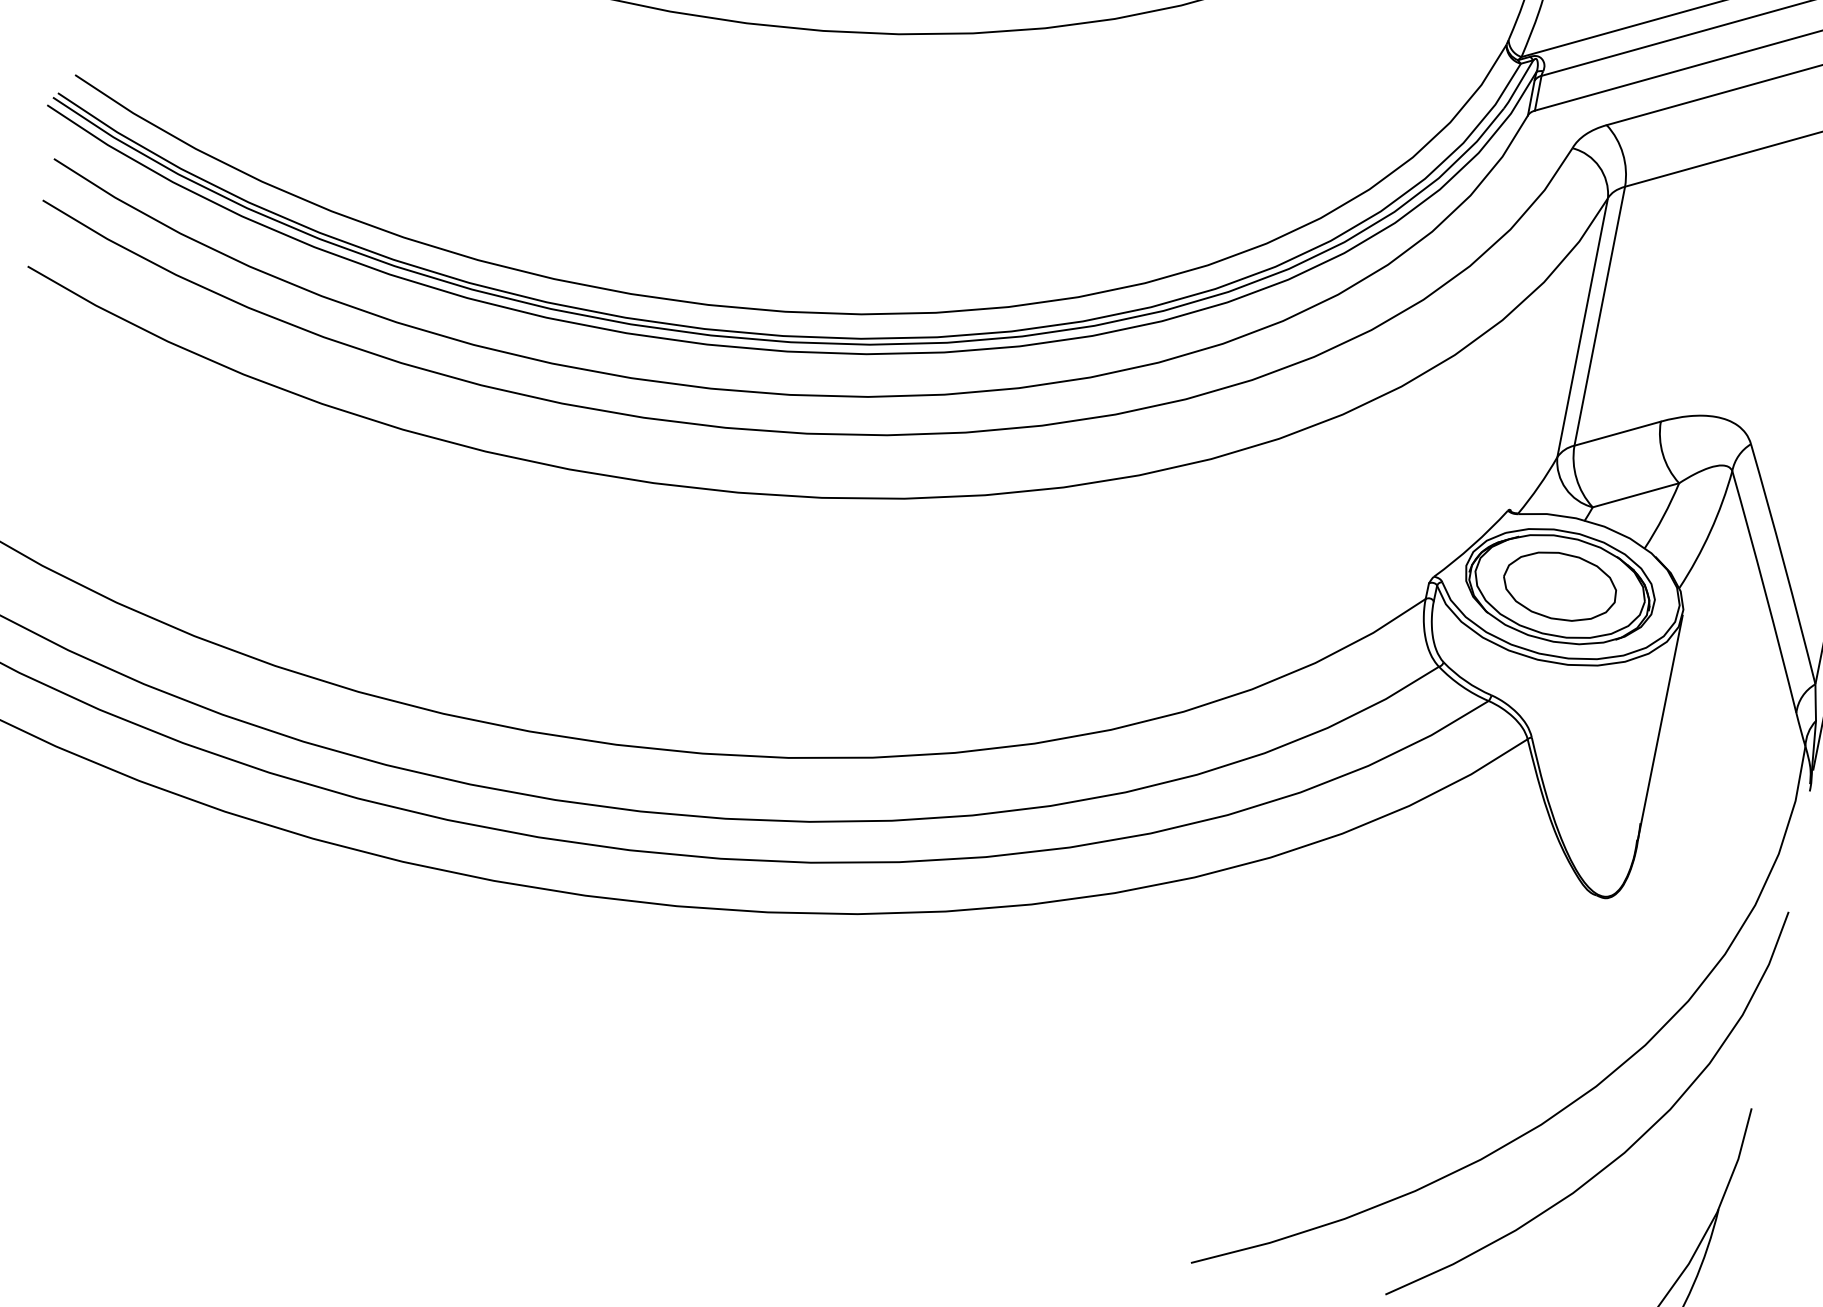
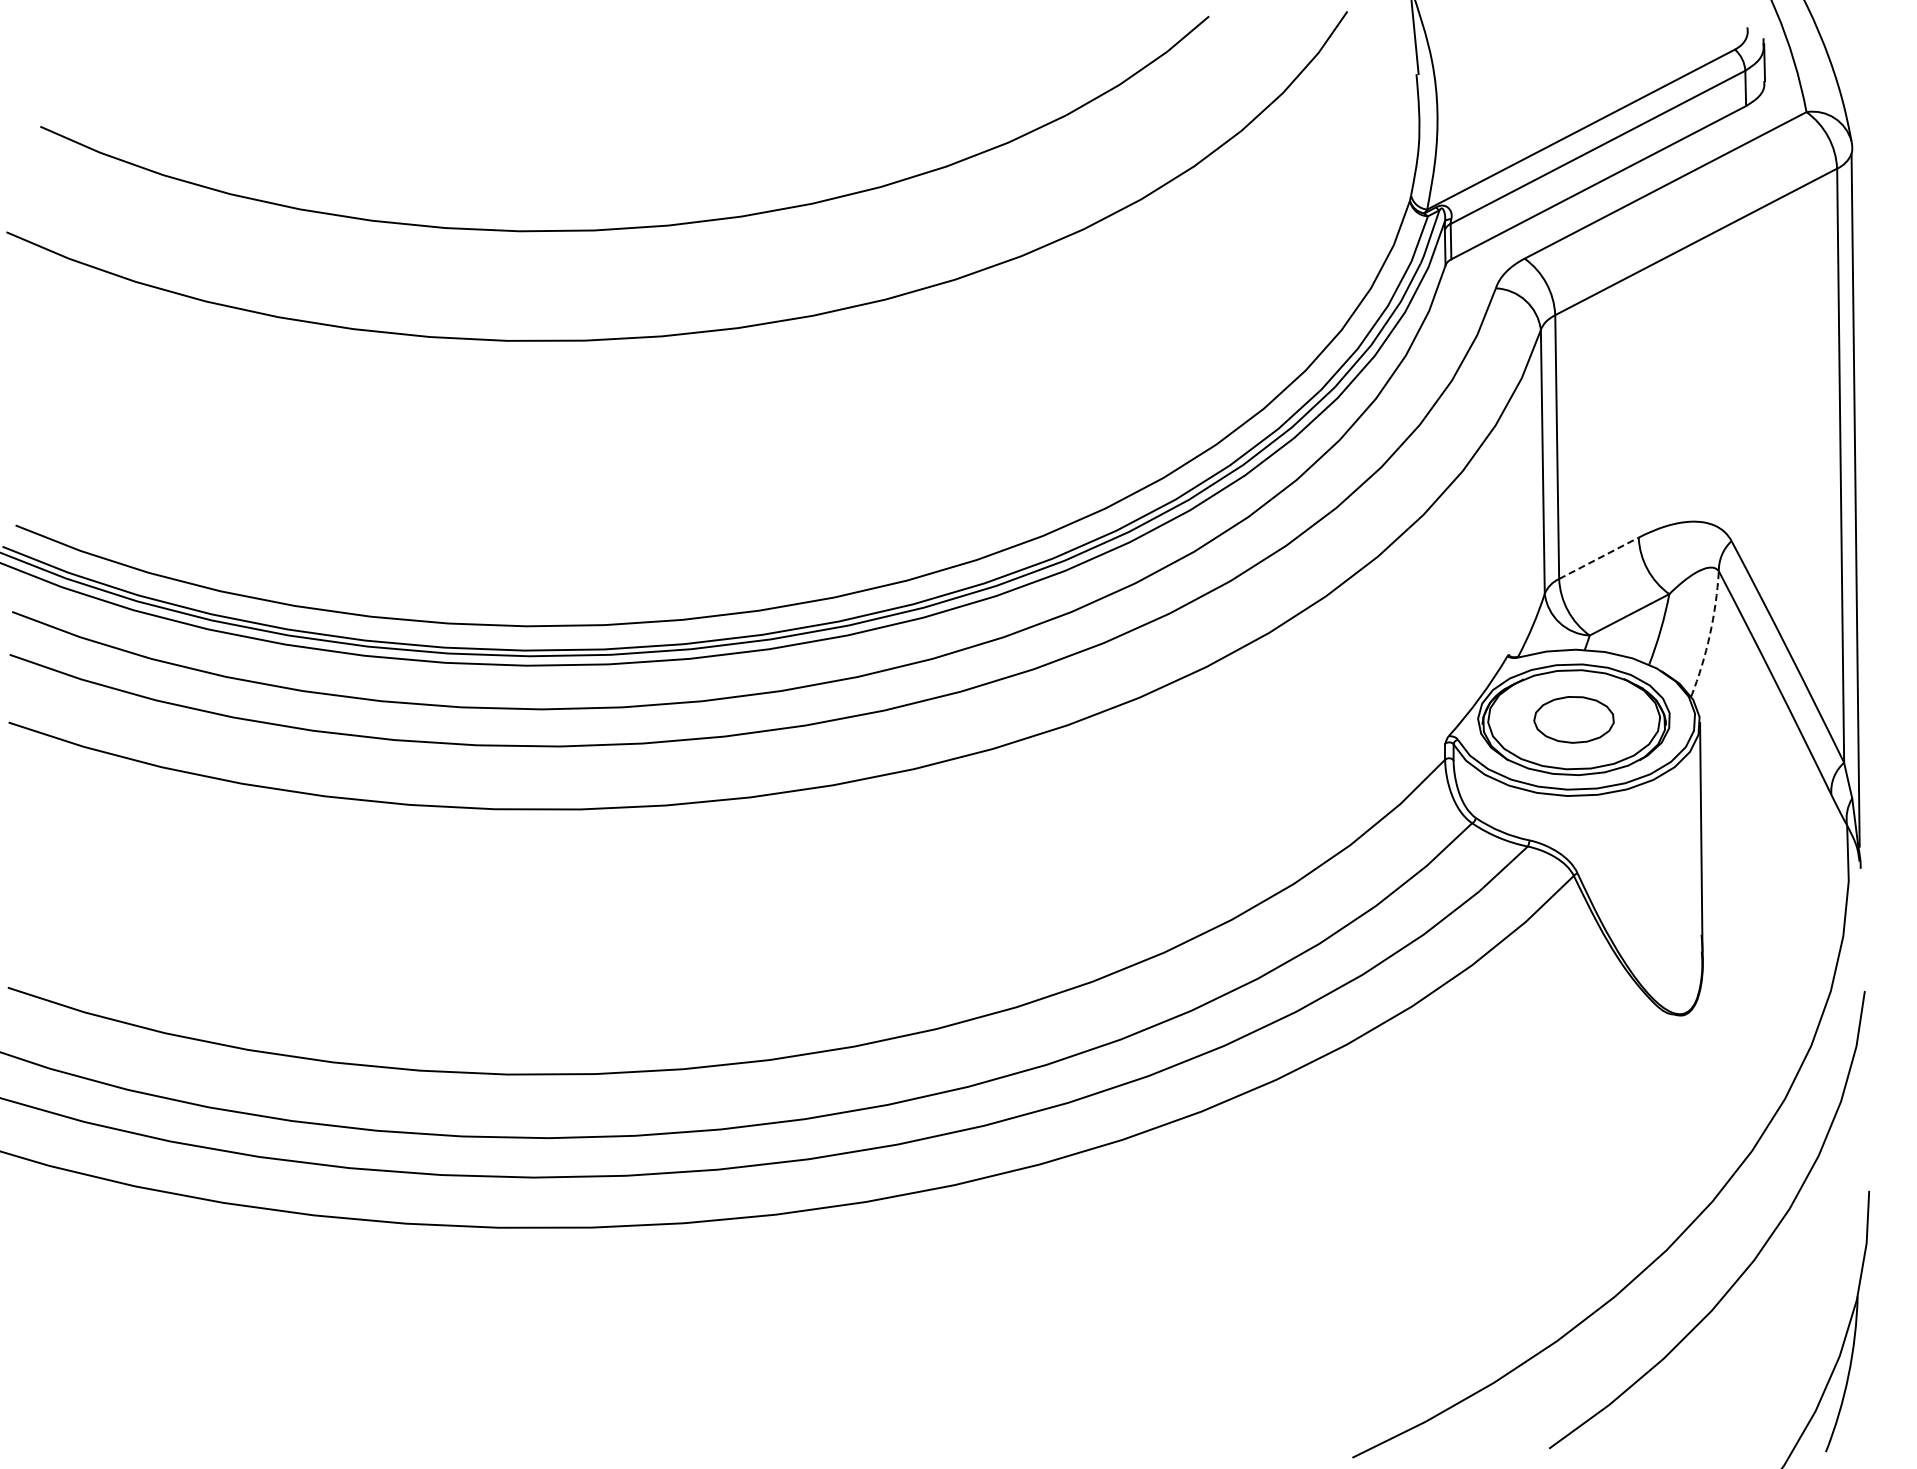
line: (1617, 433) -> (1598, 558), solid -> dashed
arc: (1710, 531) -> (1709, 634), solid -> dashed
part: (1559, 586) -> (1573, 719), size x0.7

